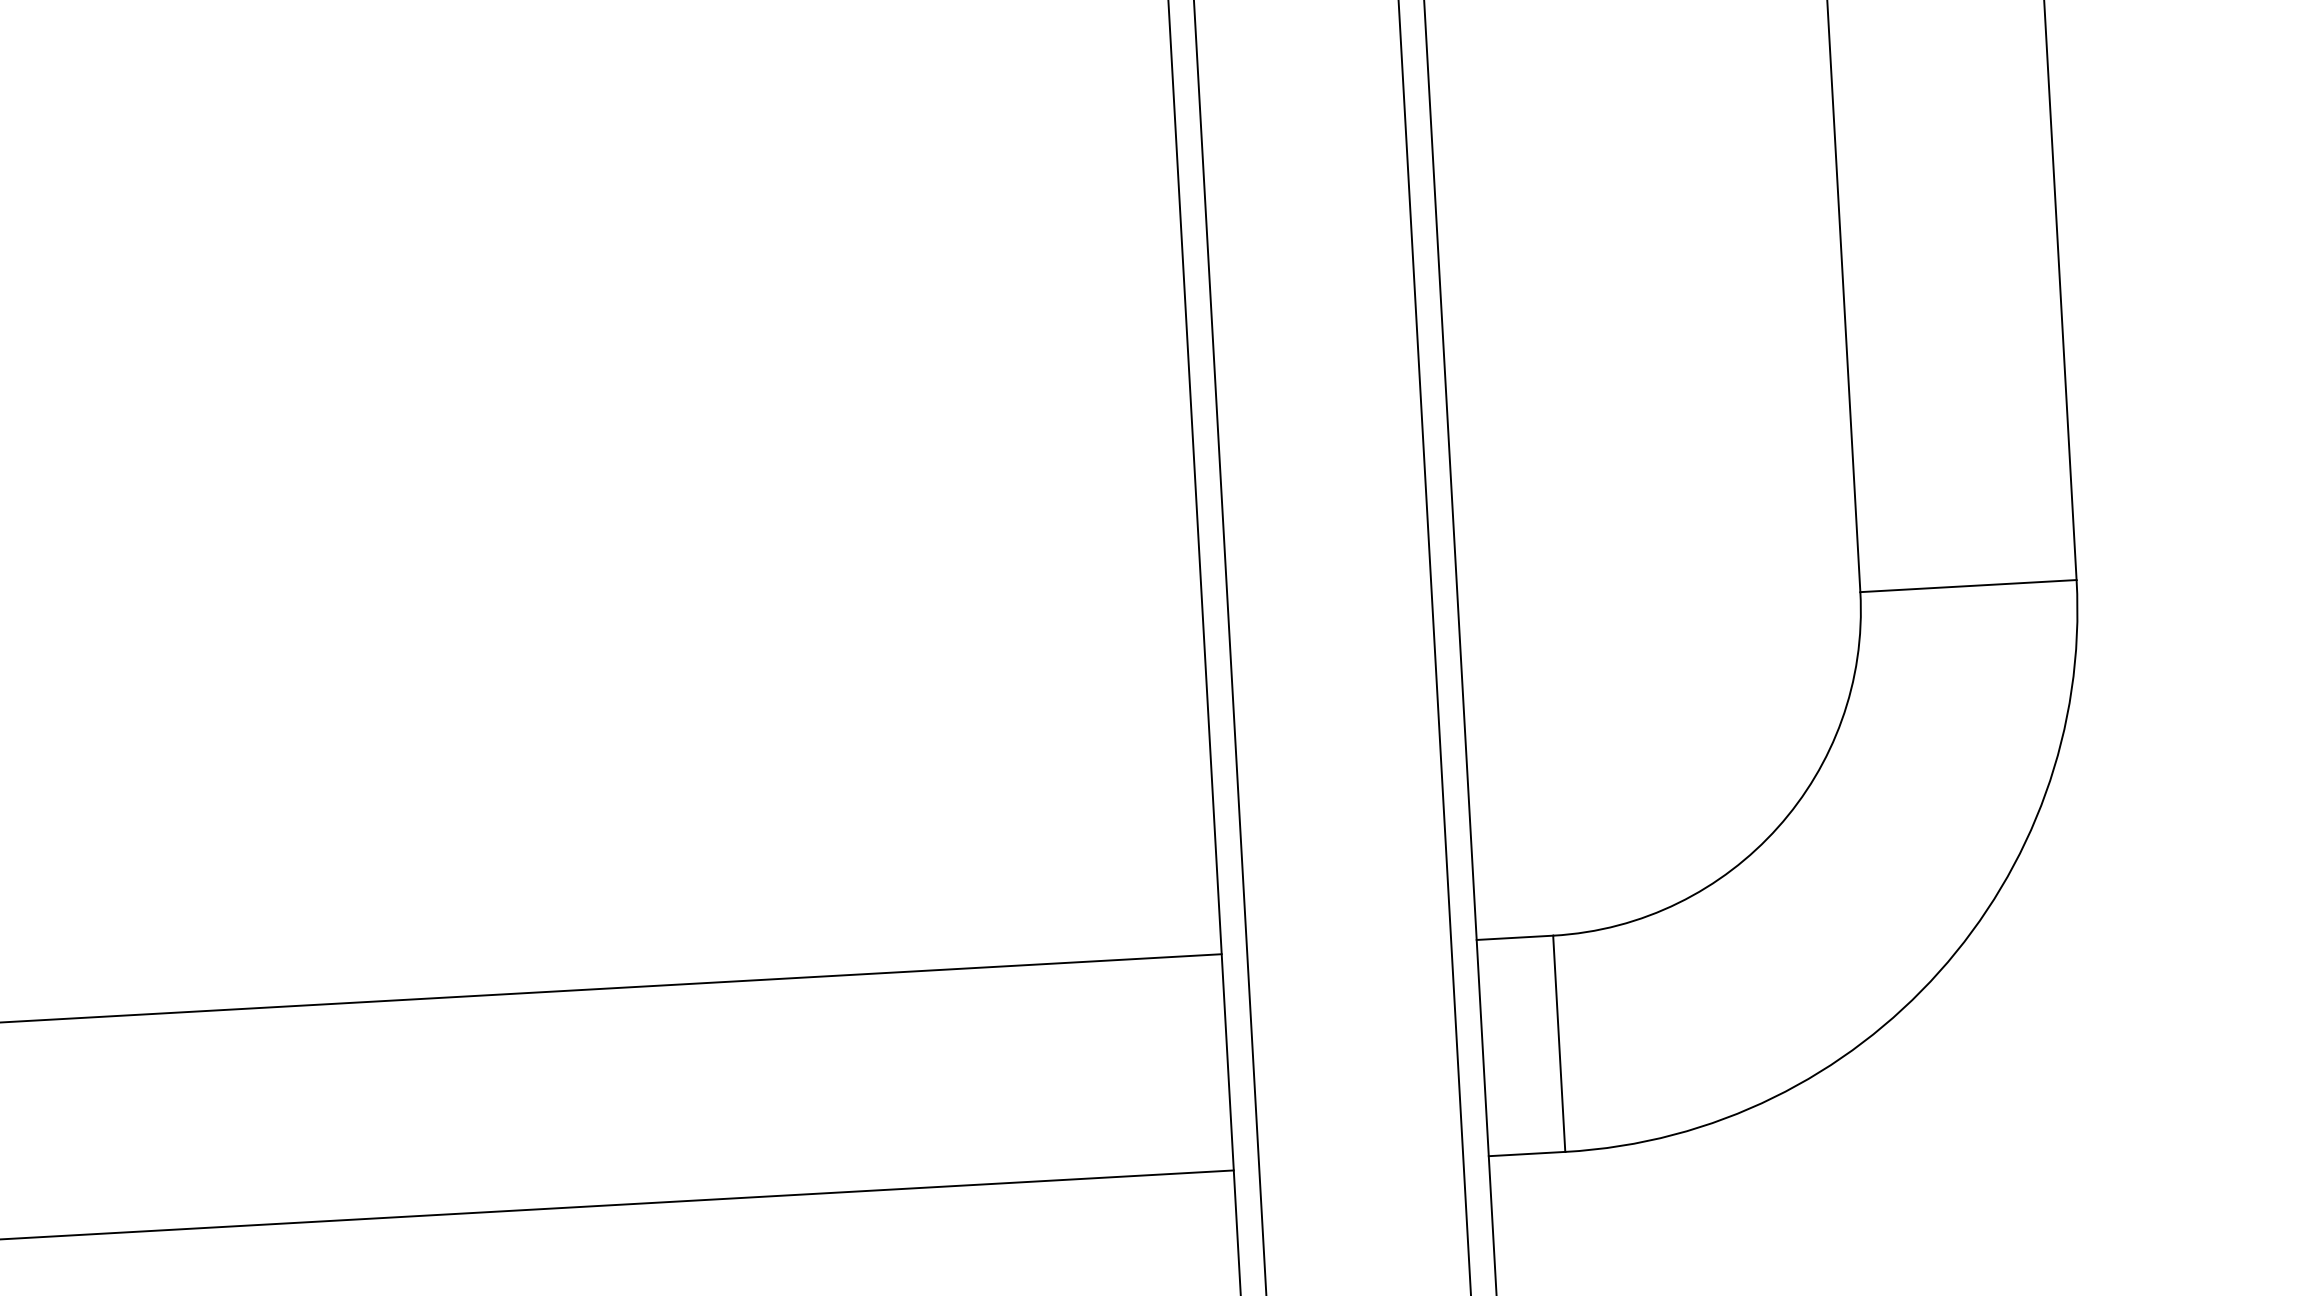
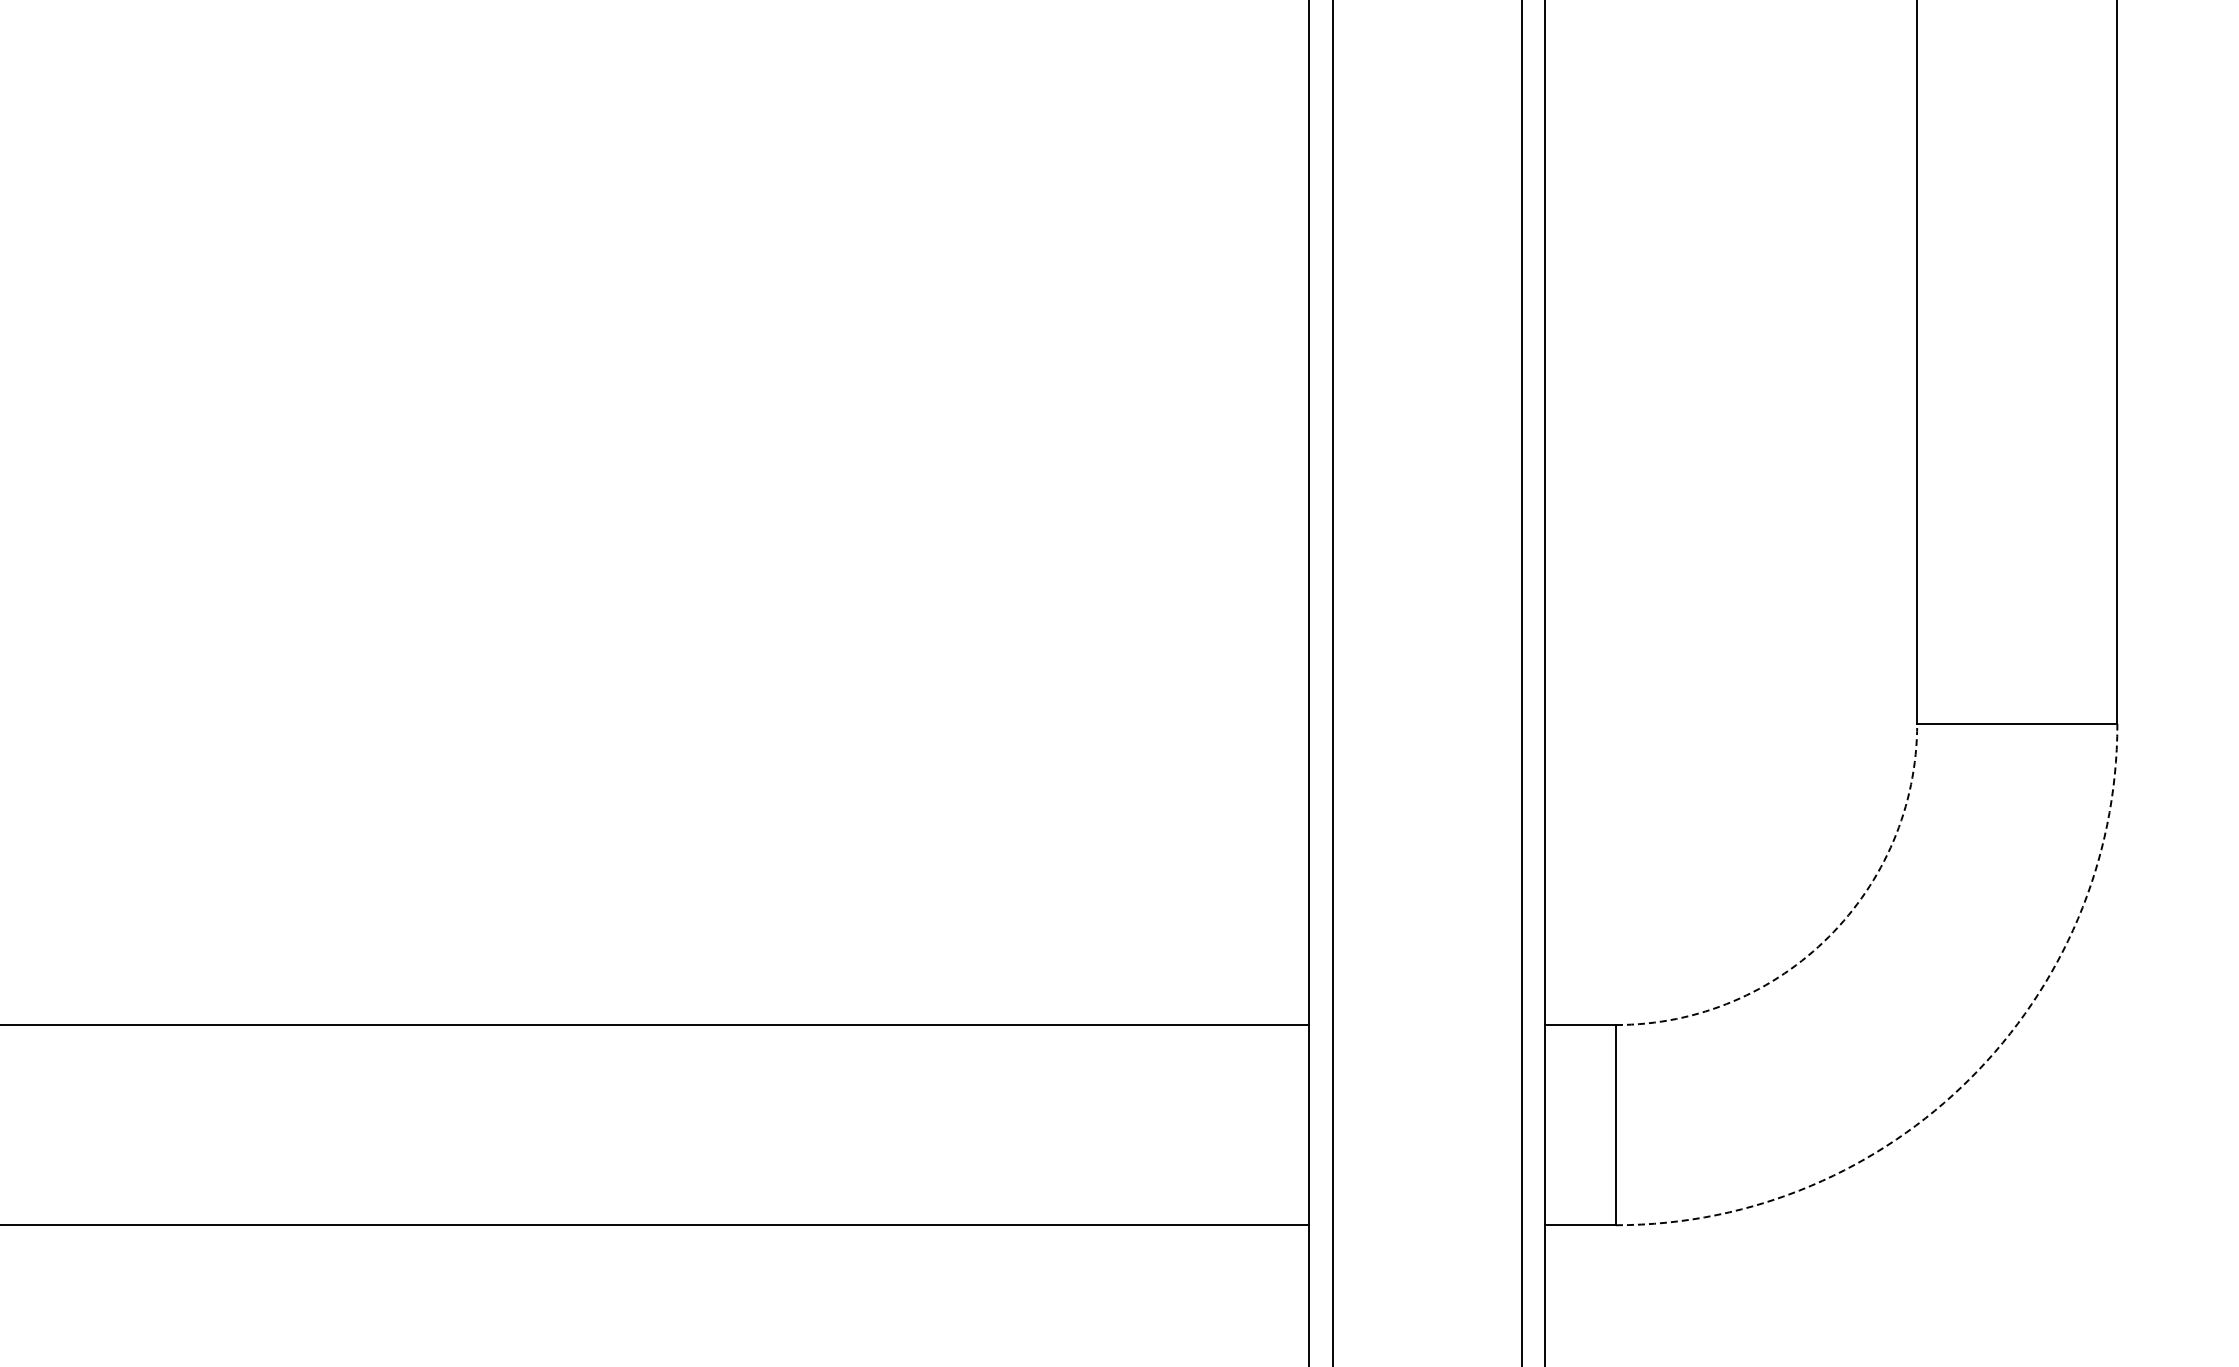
arc: (1777, 827) -> (1828, 936), solid -> dashed
arc: (1939, 972) -> (1970, 1078), solid -> dashed

